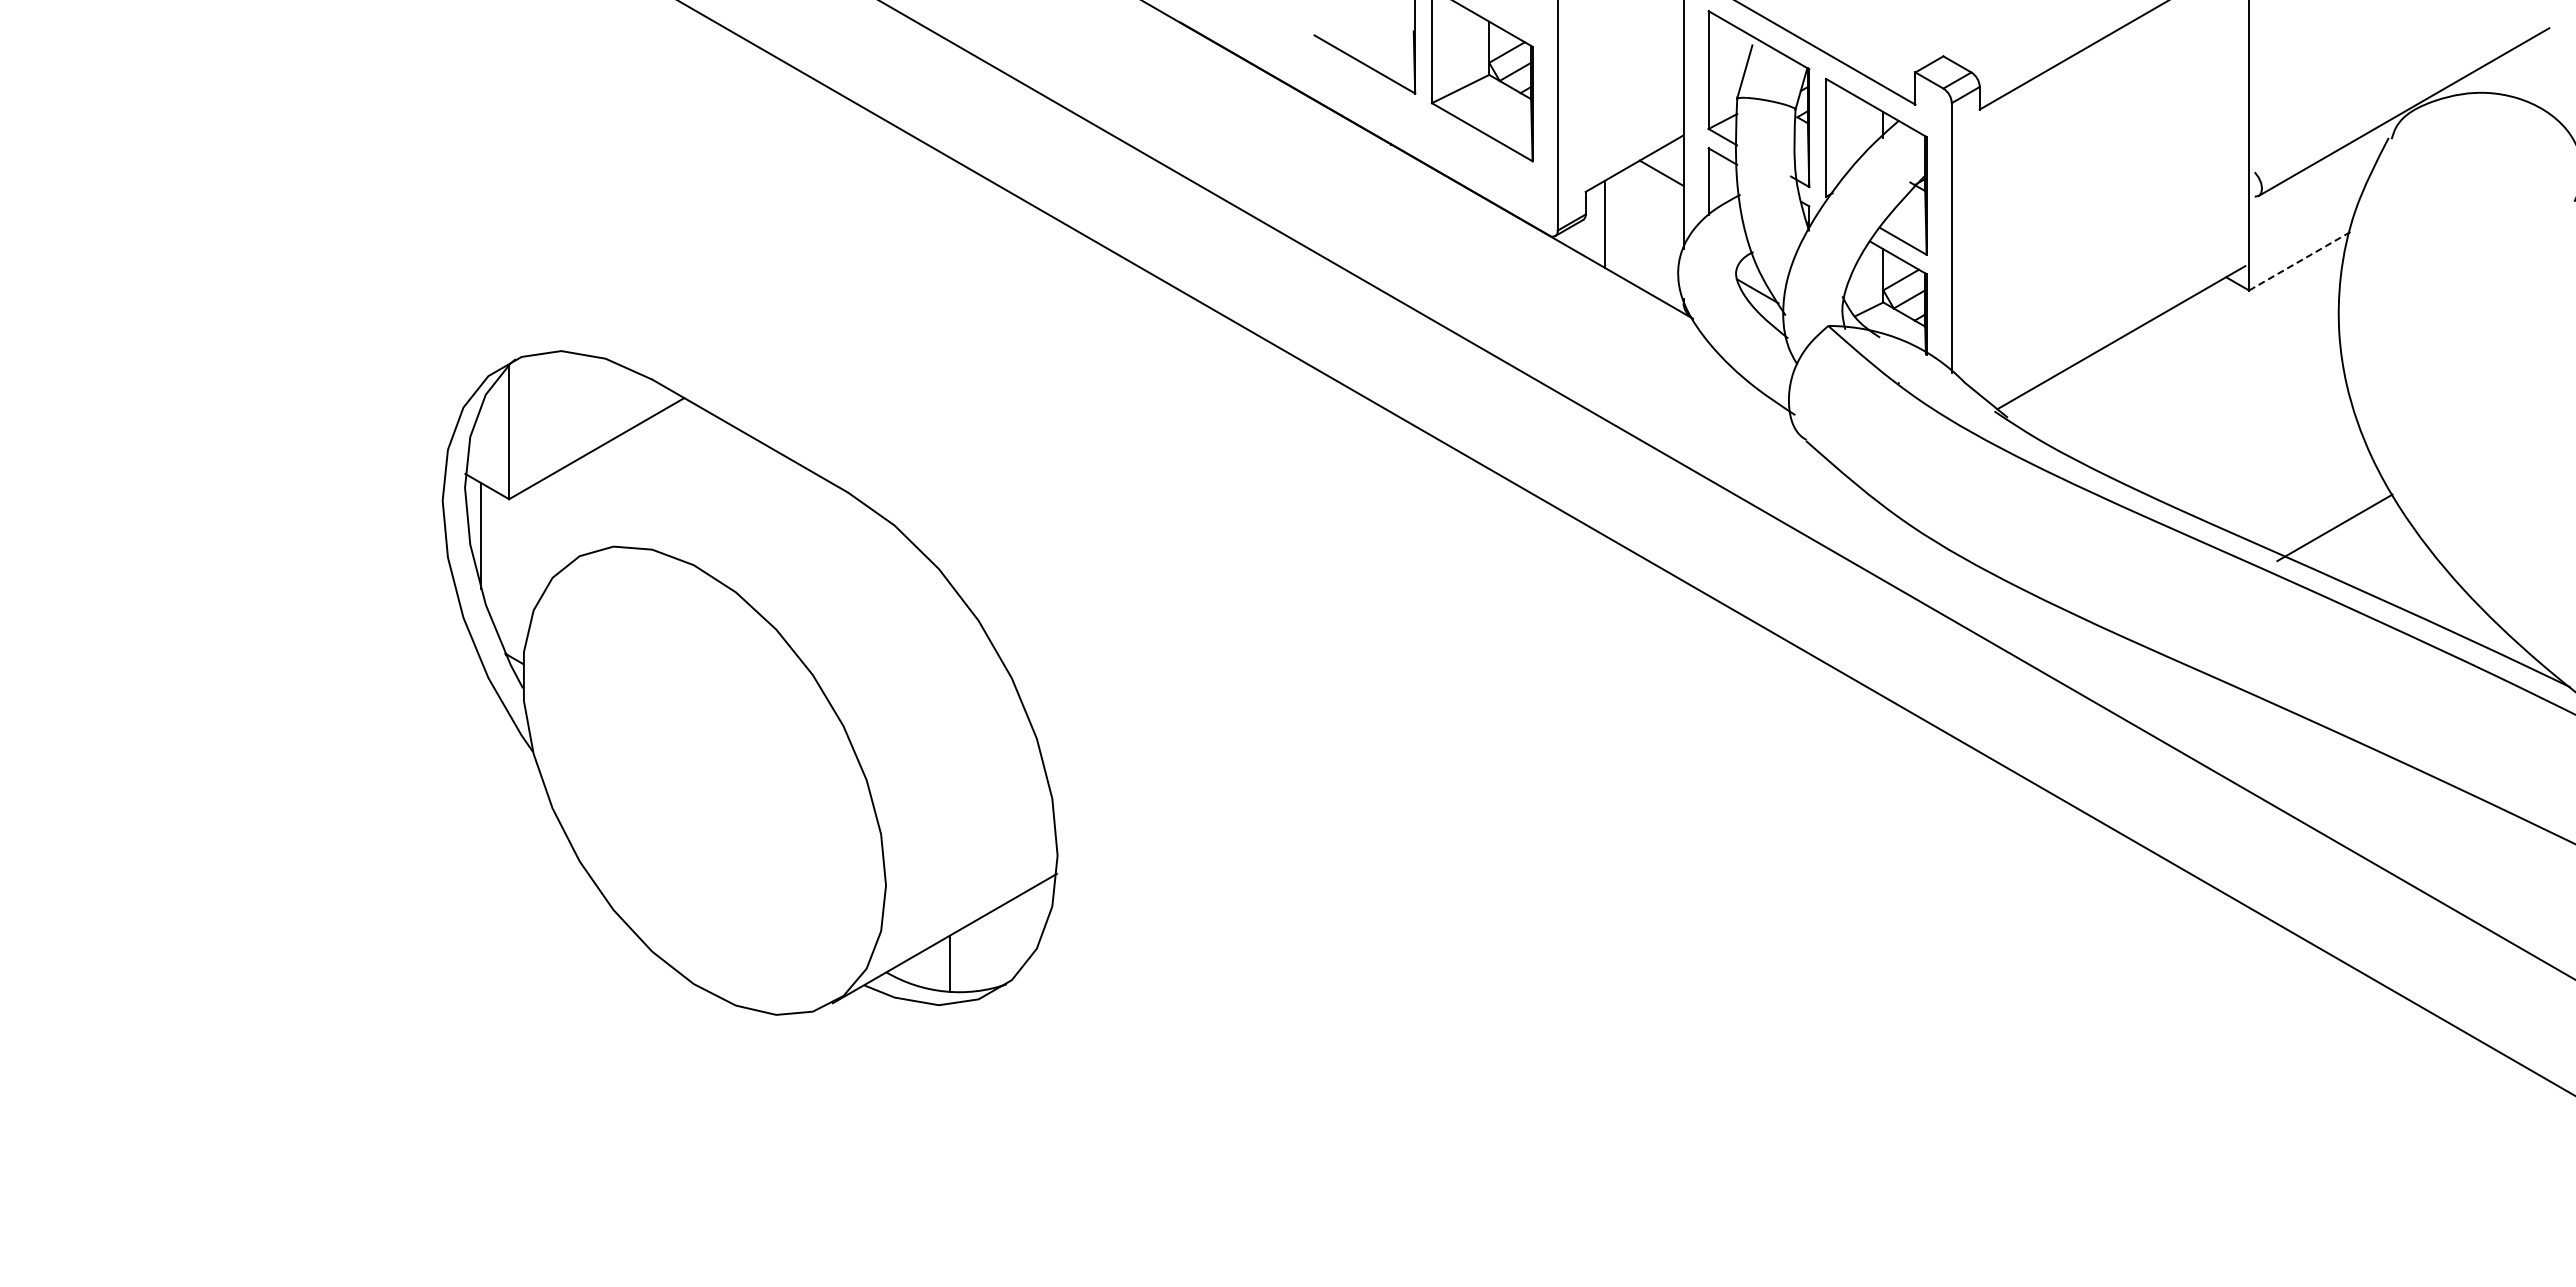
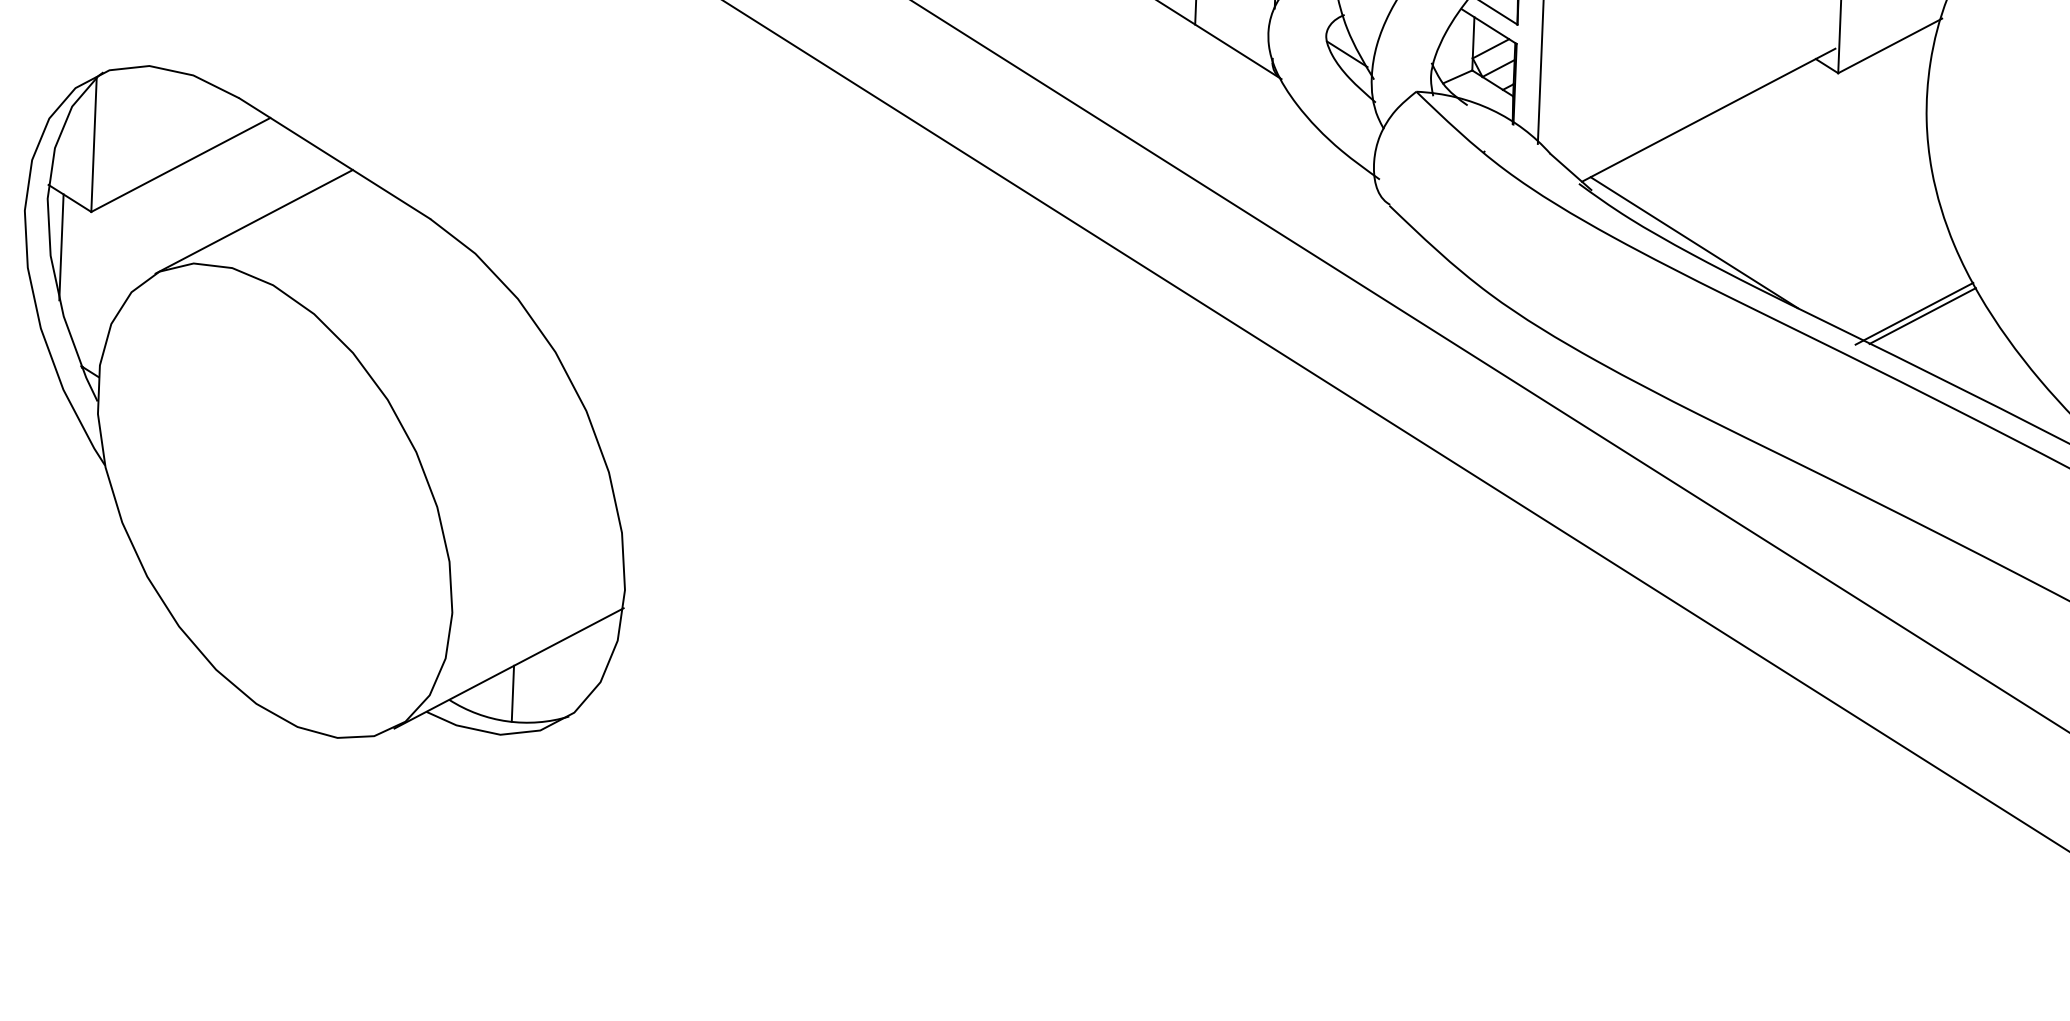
line: (2299, 261) -> (1889, 46), dashed -> solid
line: (2111, 465) -> (1693, 242), added
line: (671, 502) -> (253, 221), added
line: (2343, 529) -> (1922, 315), added

